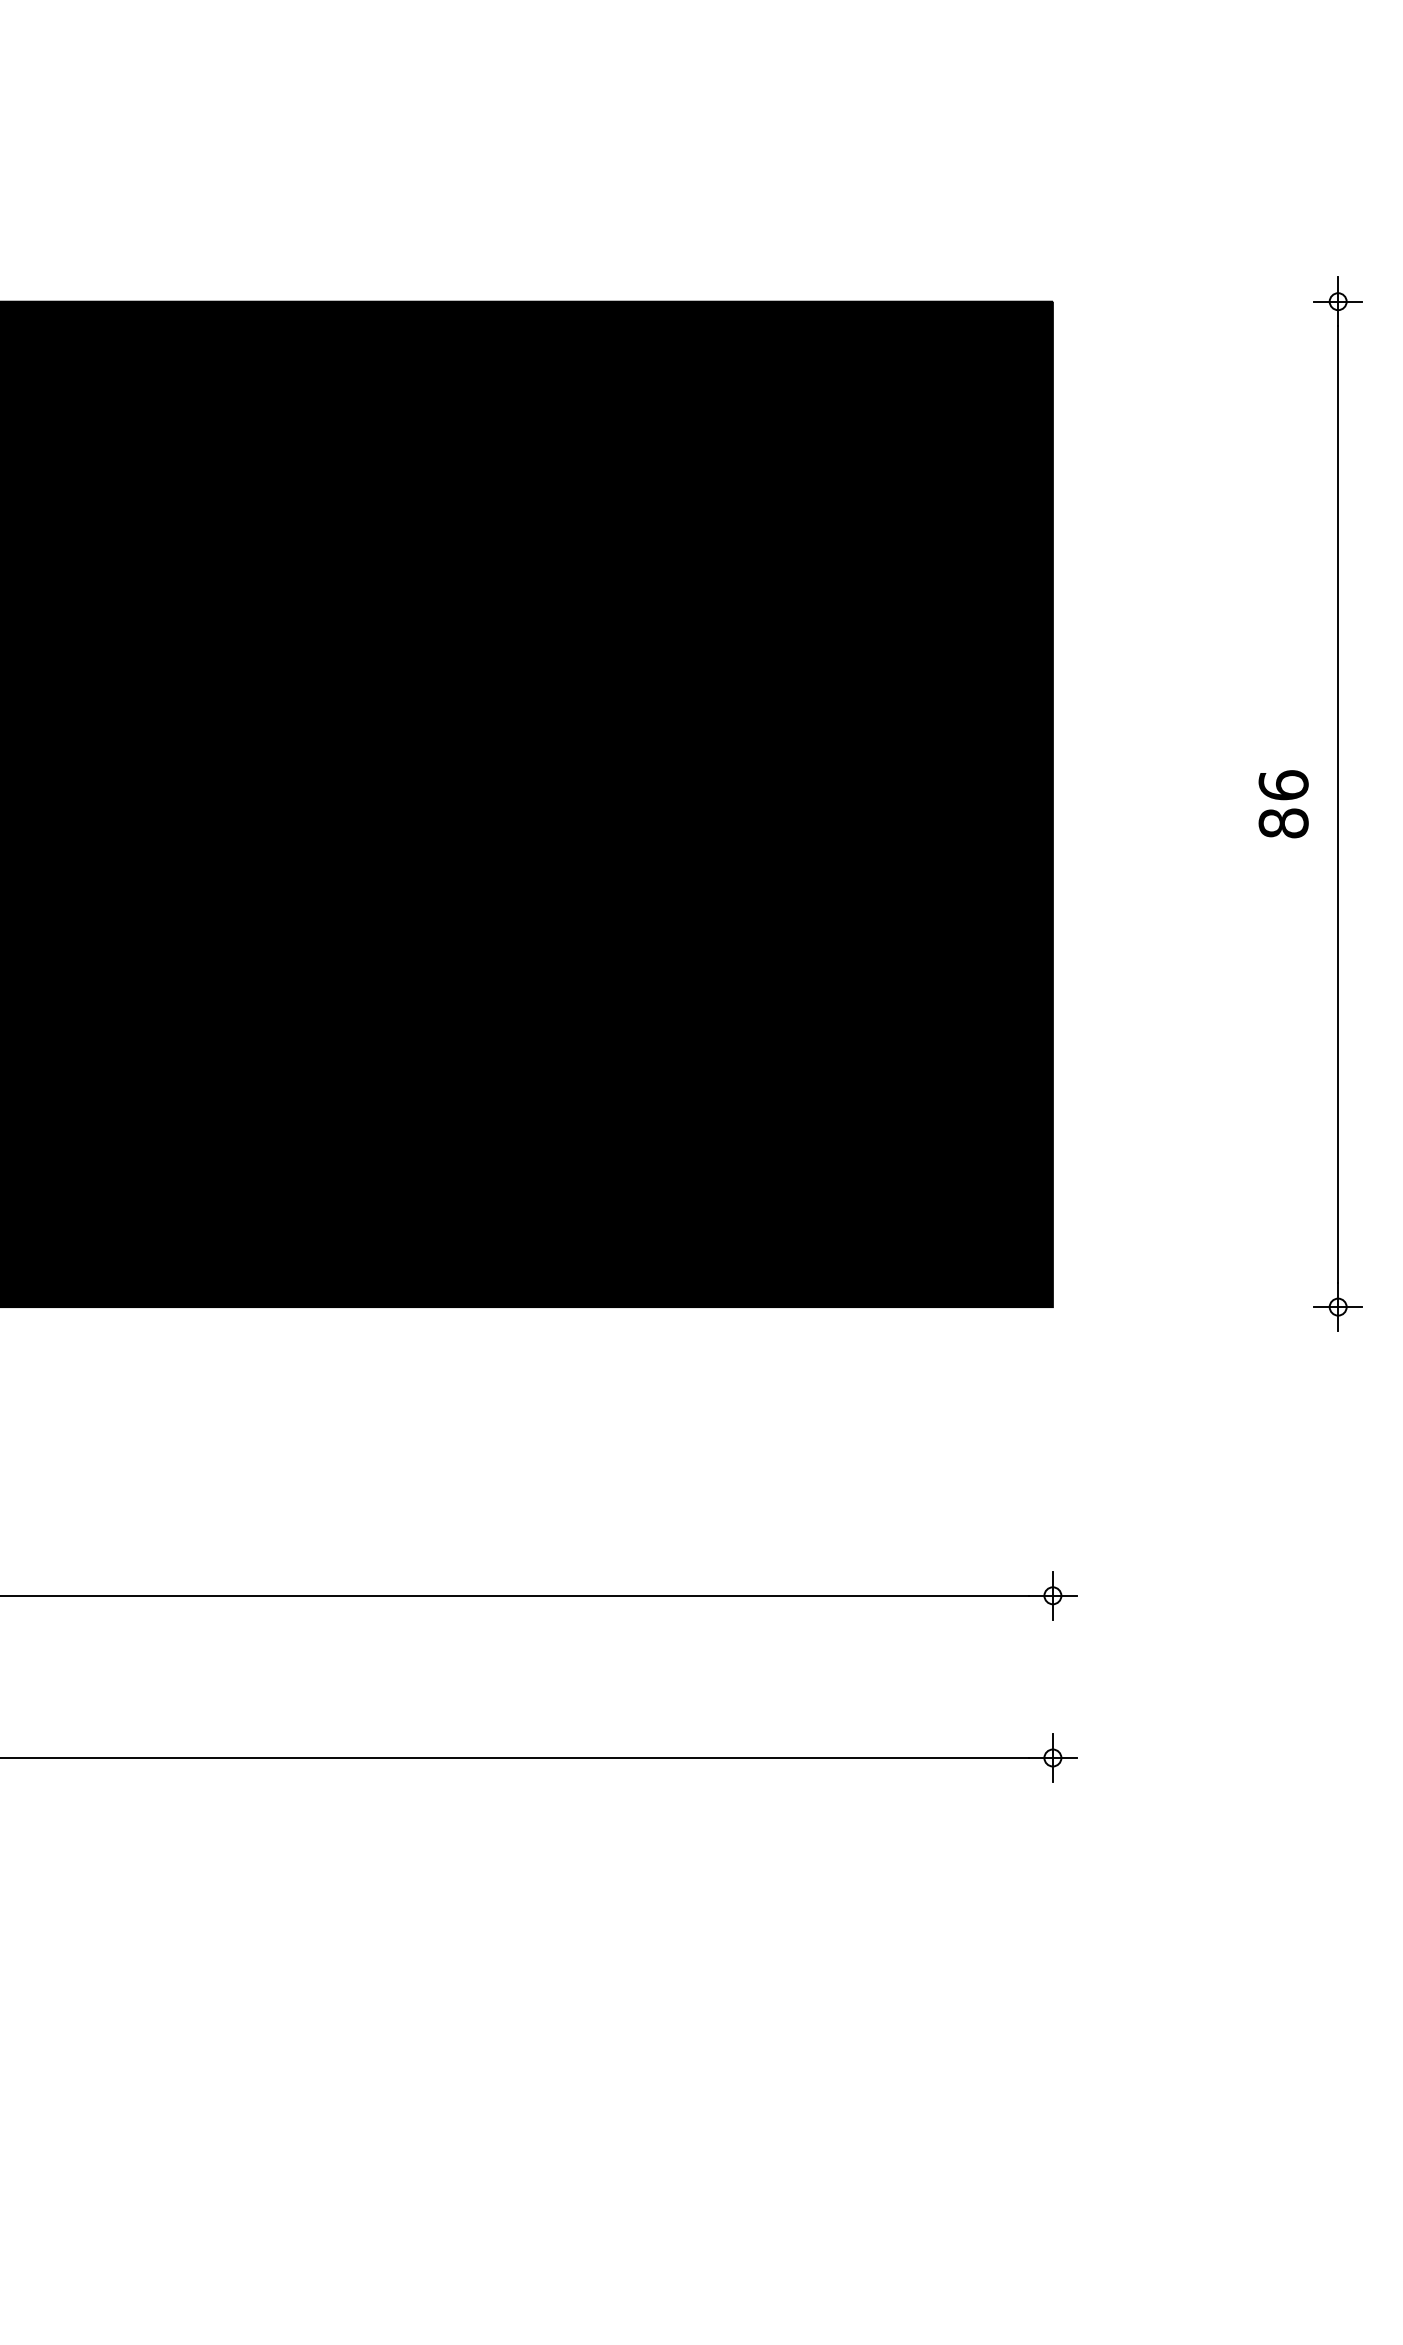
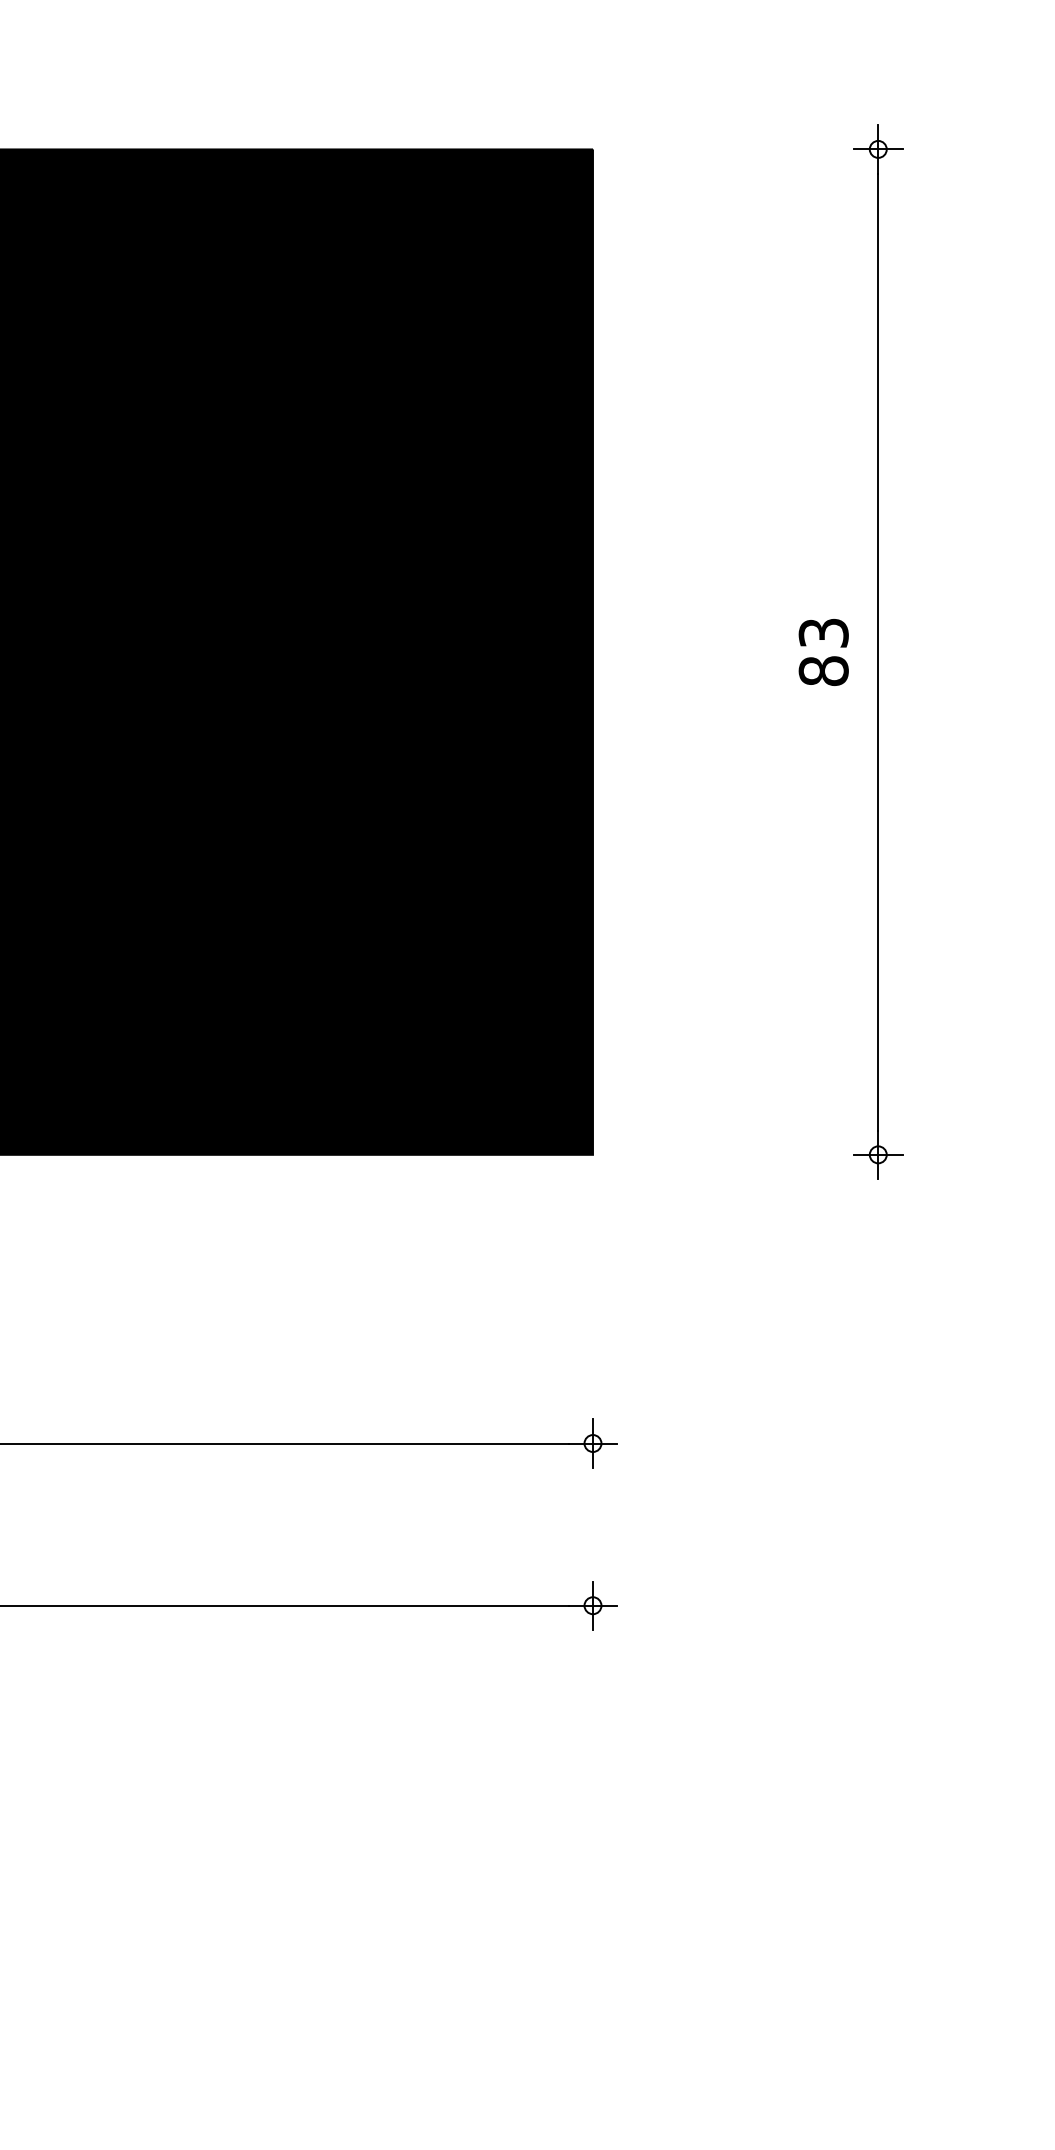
text: (1283, 785) -> (823, 633), 86 -> 83

